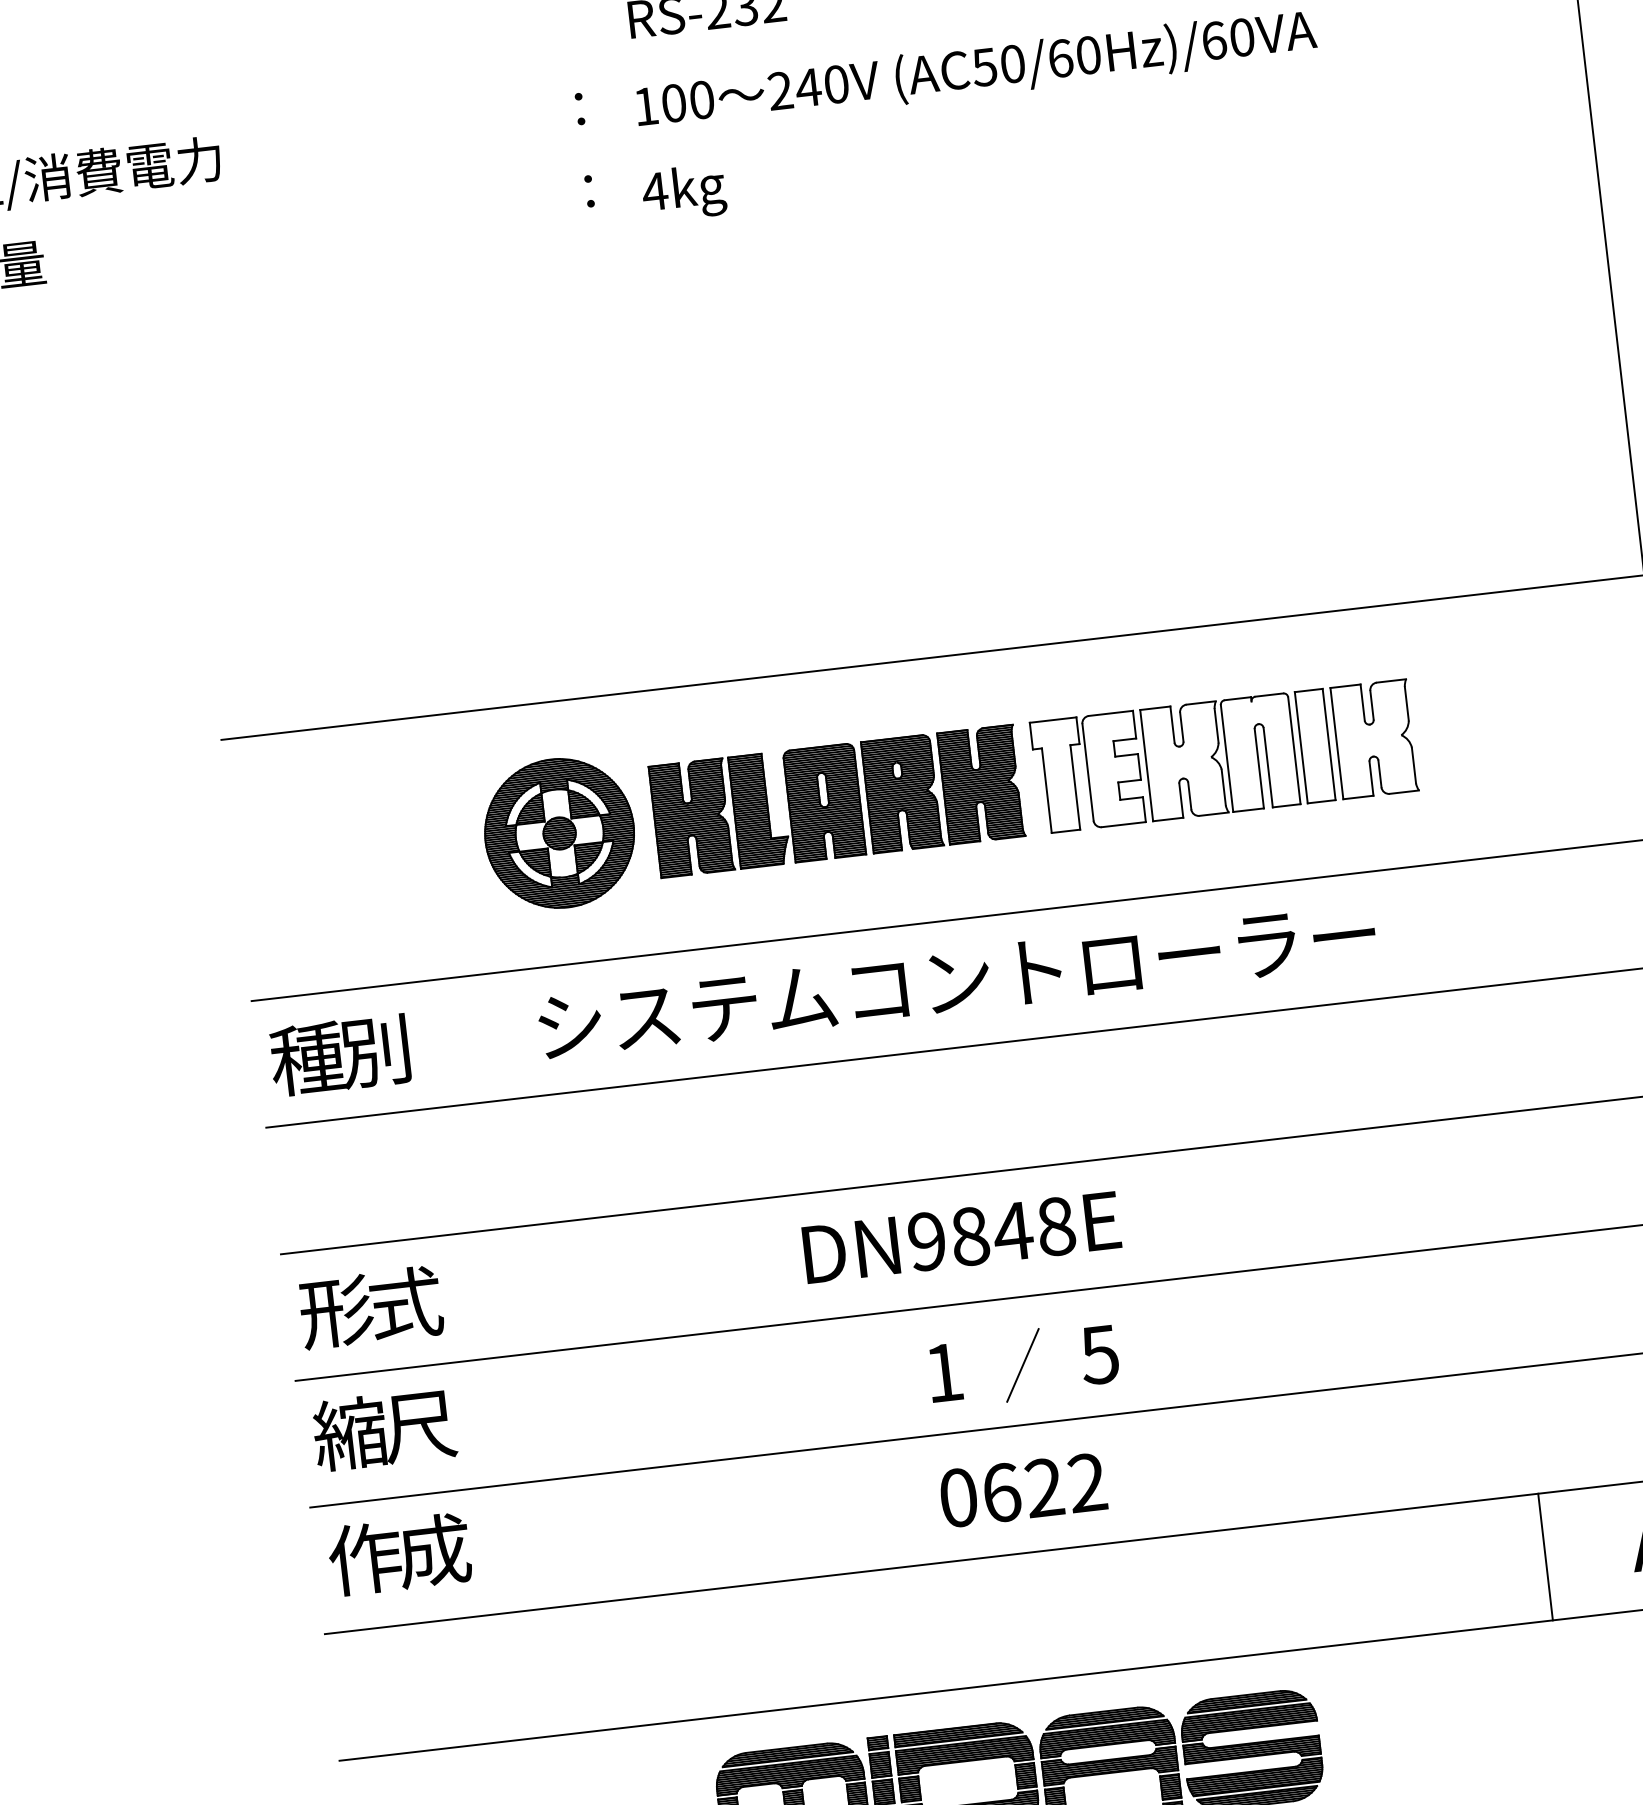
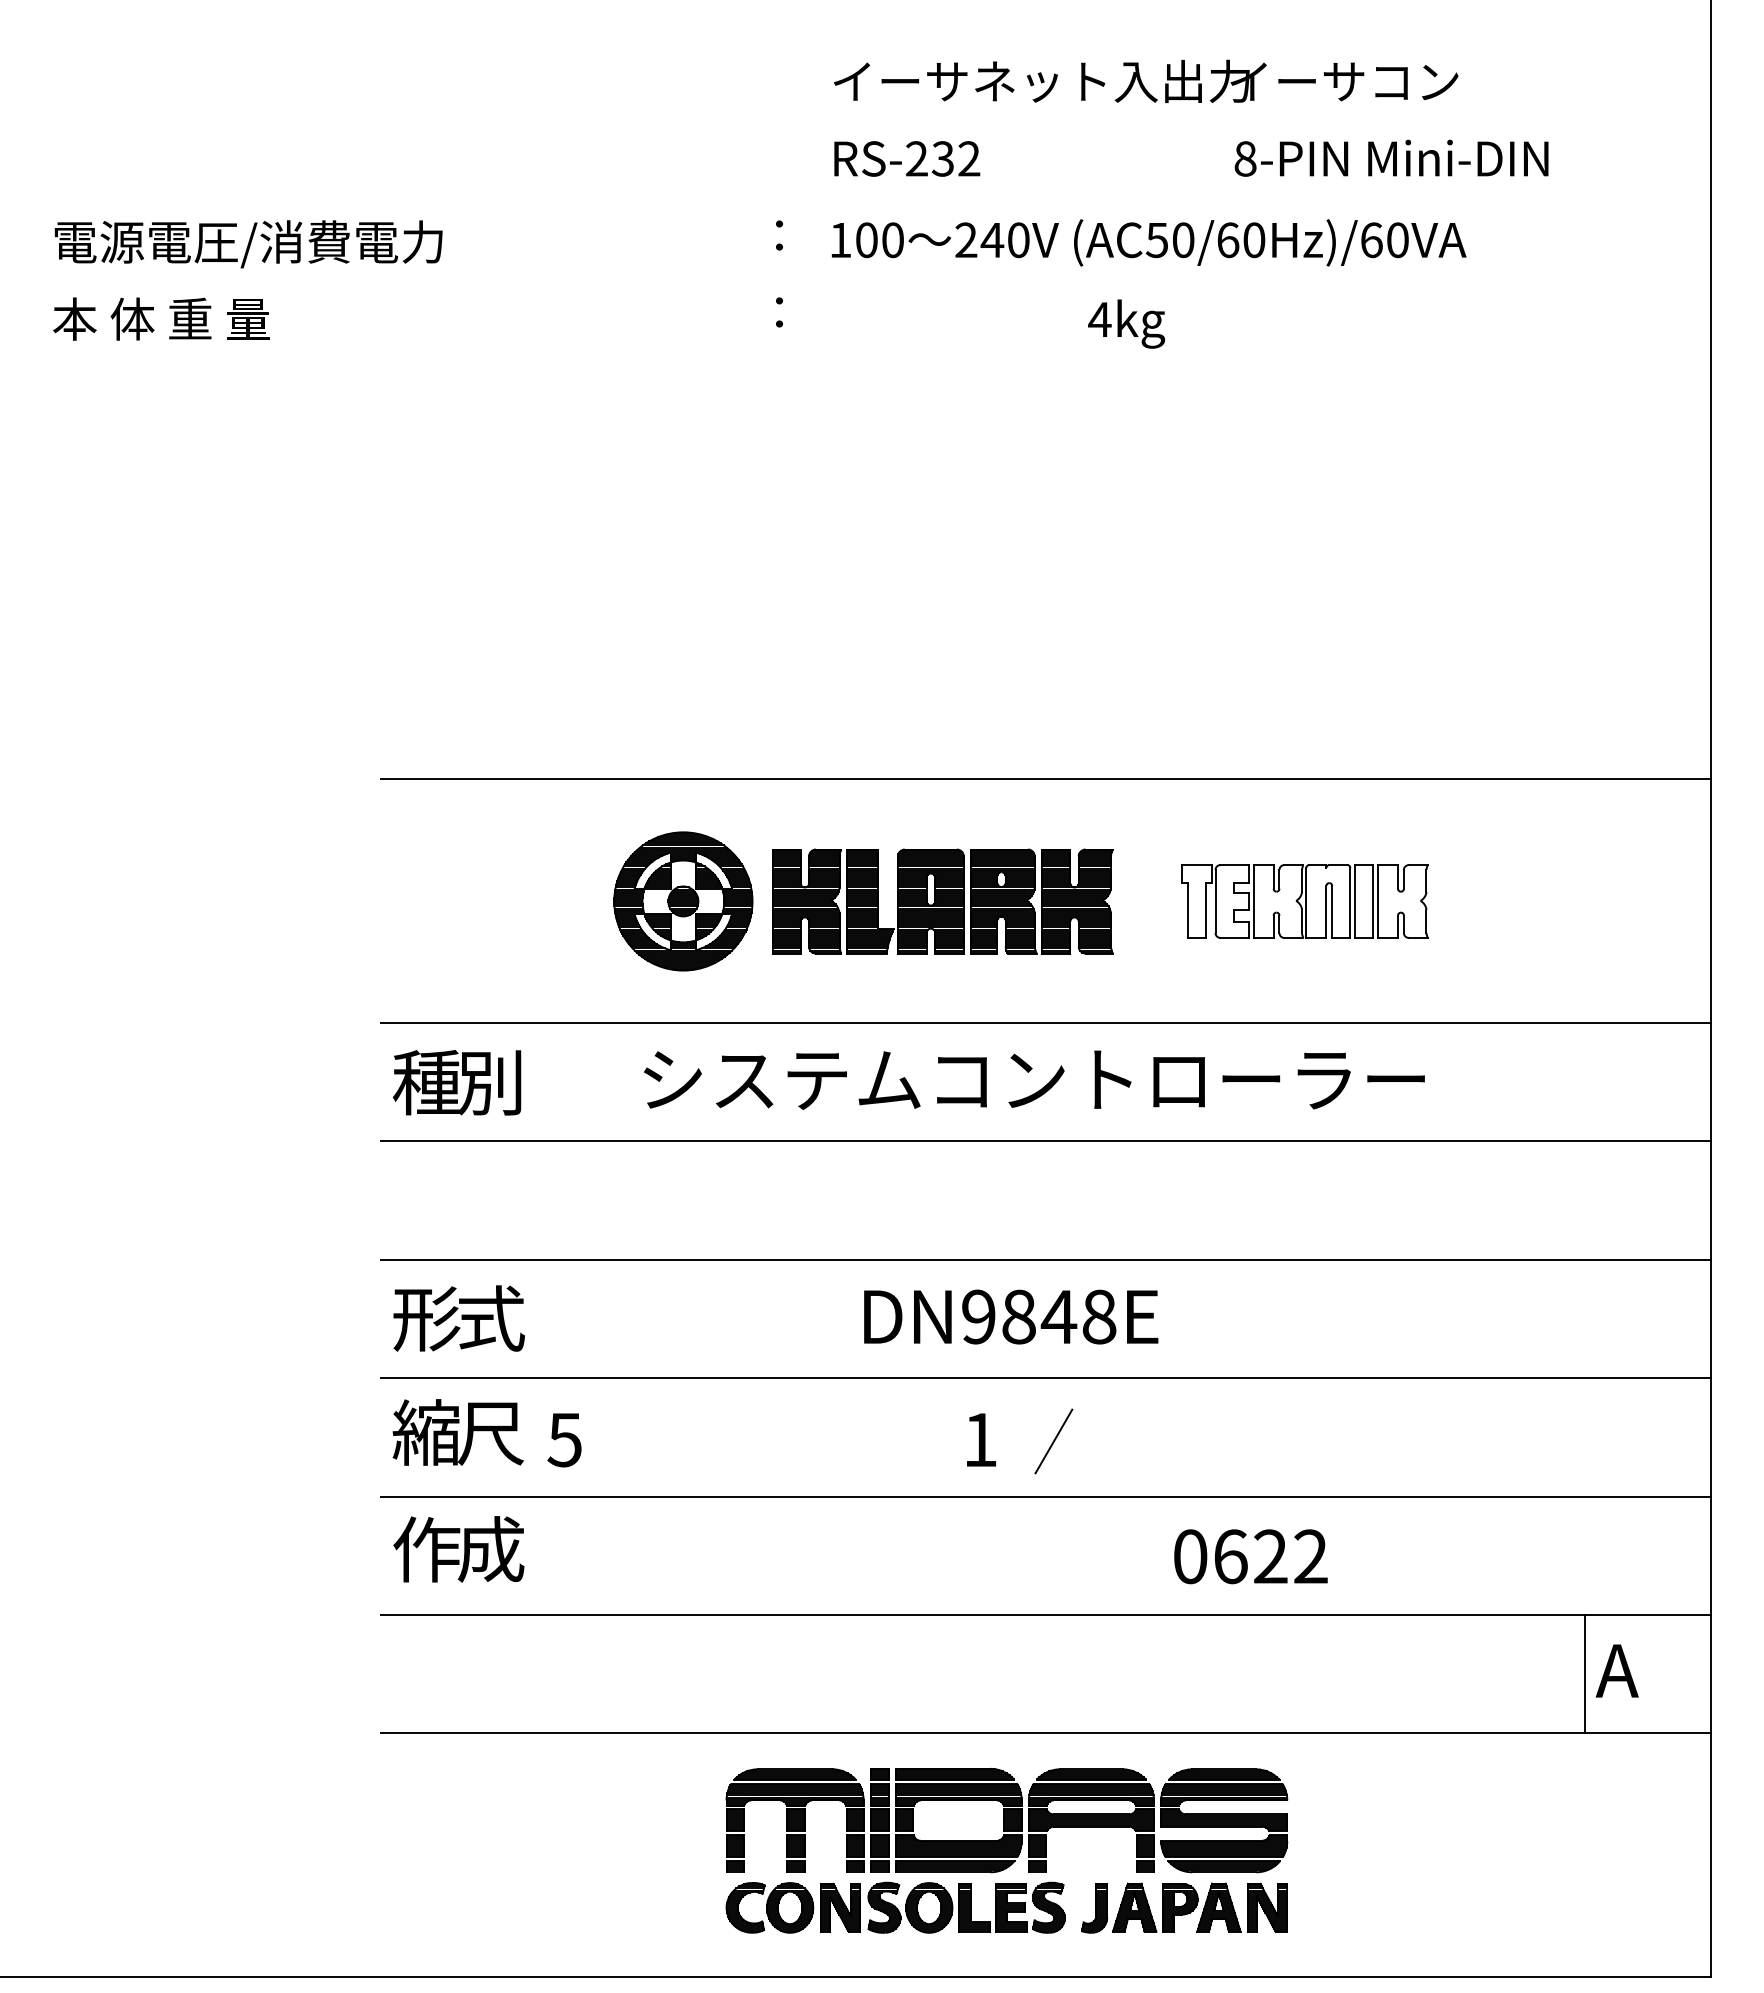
text: (684, 192) -> (1126, 323), moved
part: (1224, 756) -> (1304, 901), size x0.7
text: (1099, 1355) -> (564, 1440), moved
text: (1022, 1490) -> (1250, 1556), moved
line: (1545, 1556) -> (1585, 1673), moved

